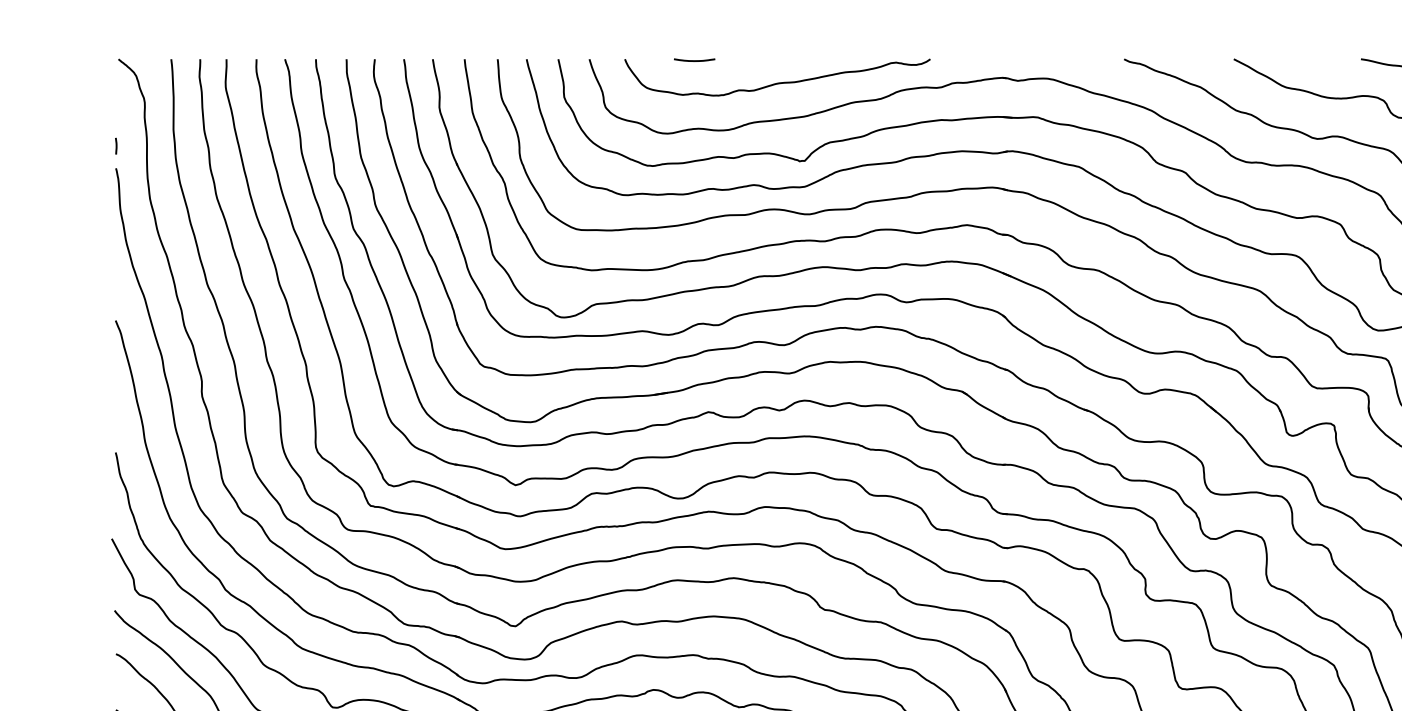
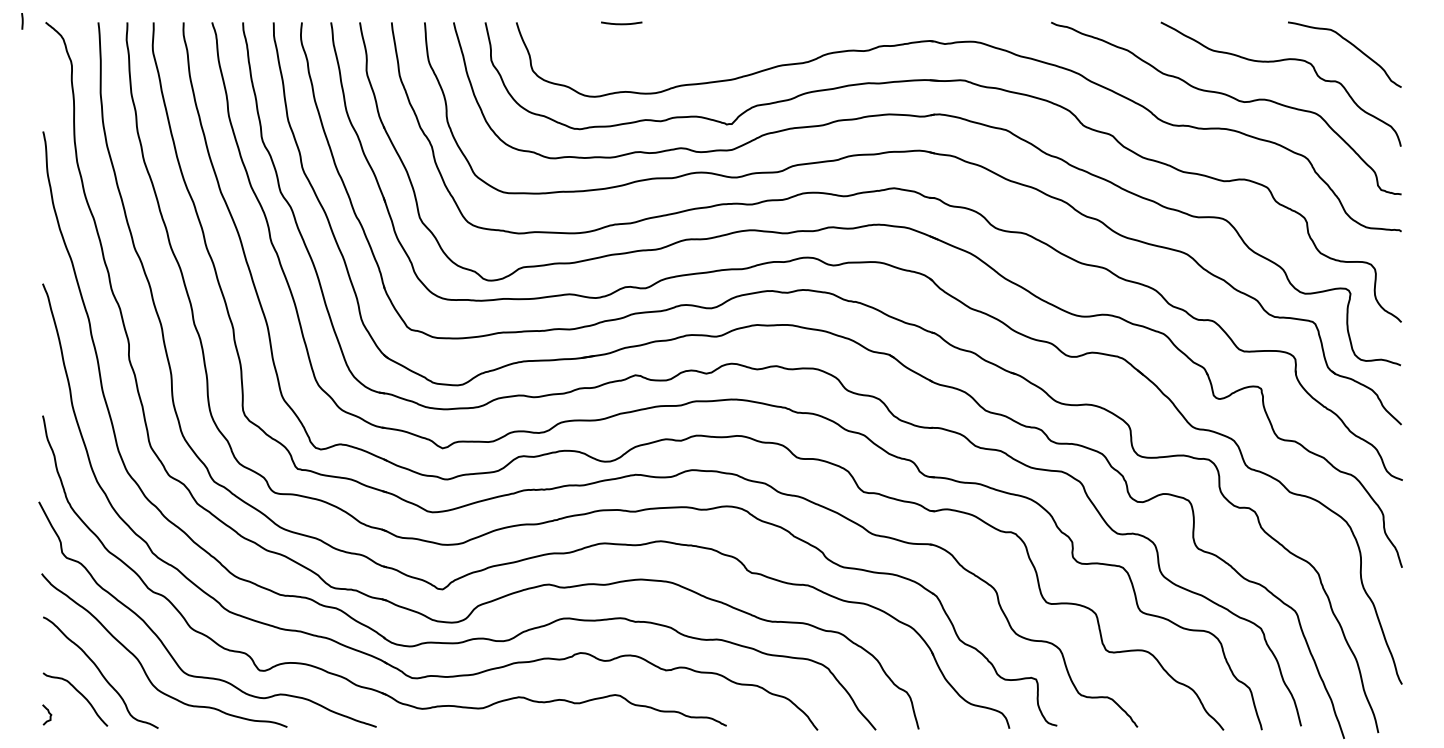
curve: (777, 82) -> (704, 45), removed
line: (116, 146) -> (22, 21), moved

